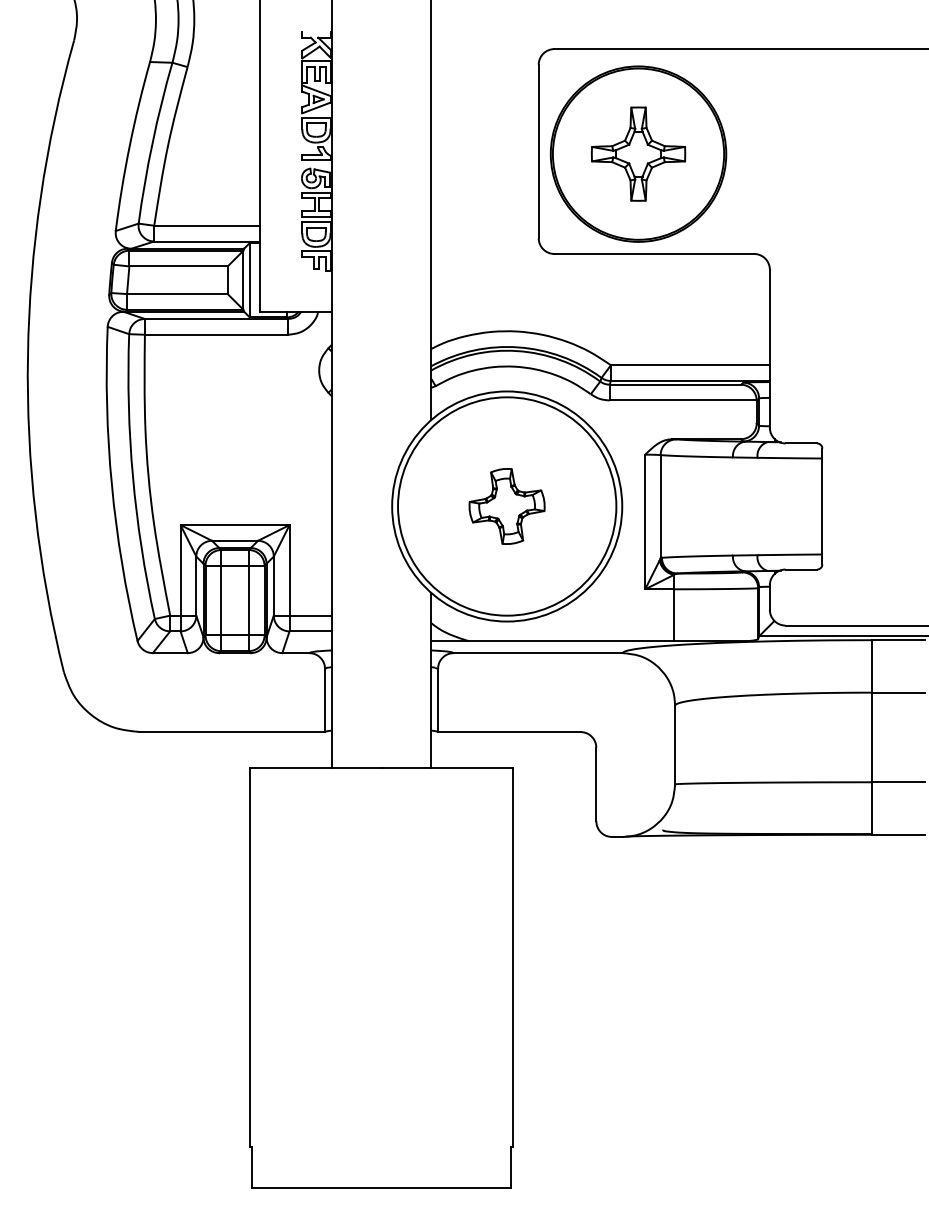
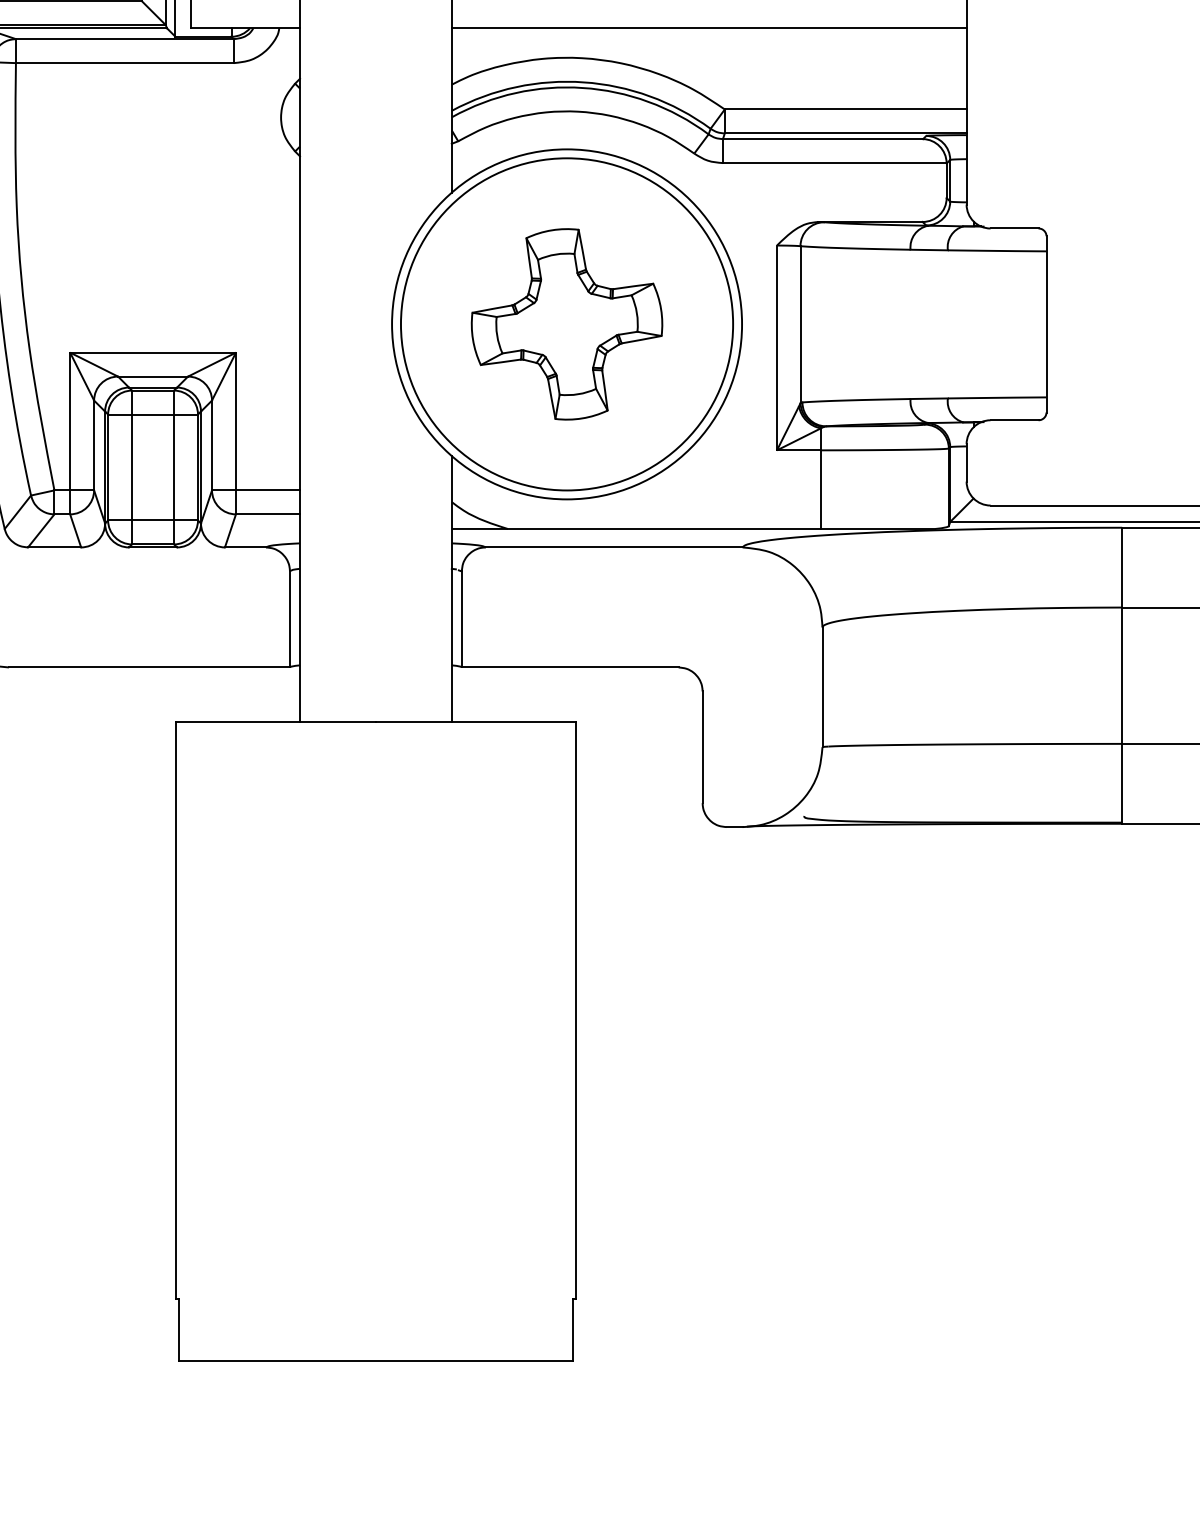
line: (600, 311) -> (708, 27), added
part: (506, 506) -> (565, 324), size x1.67

